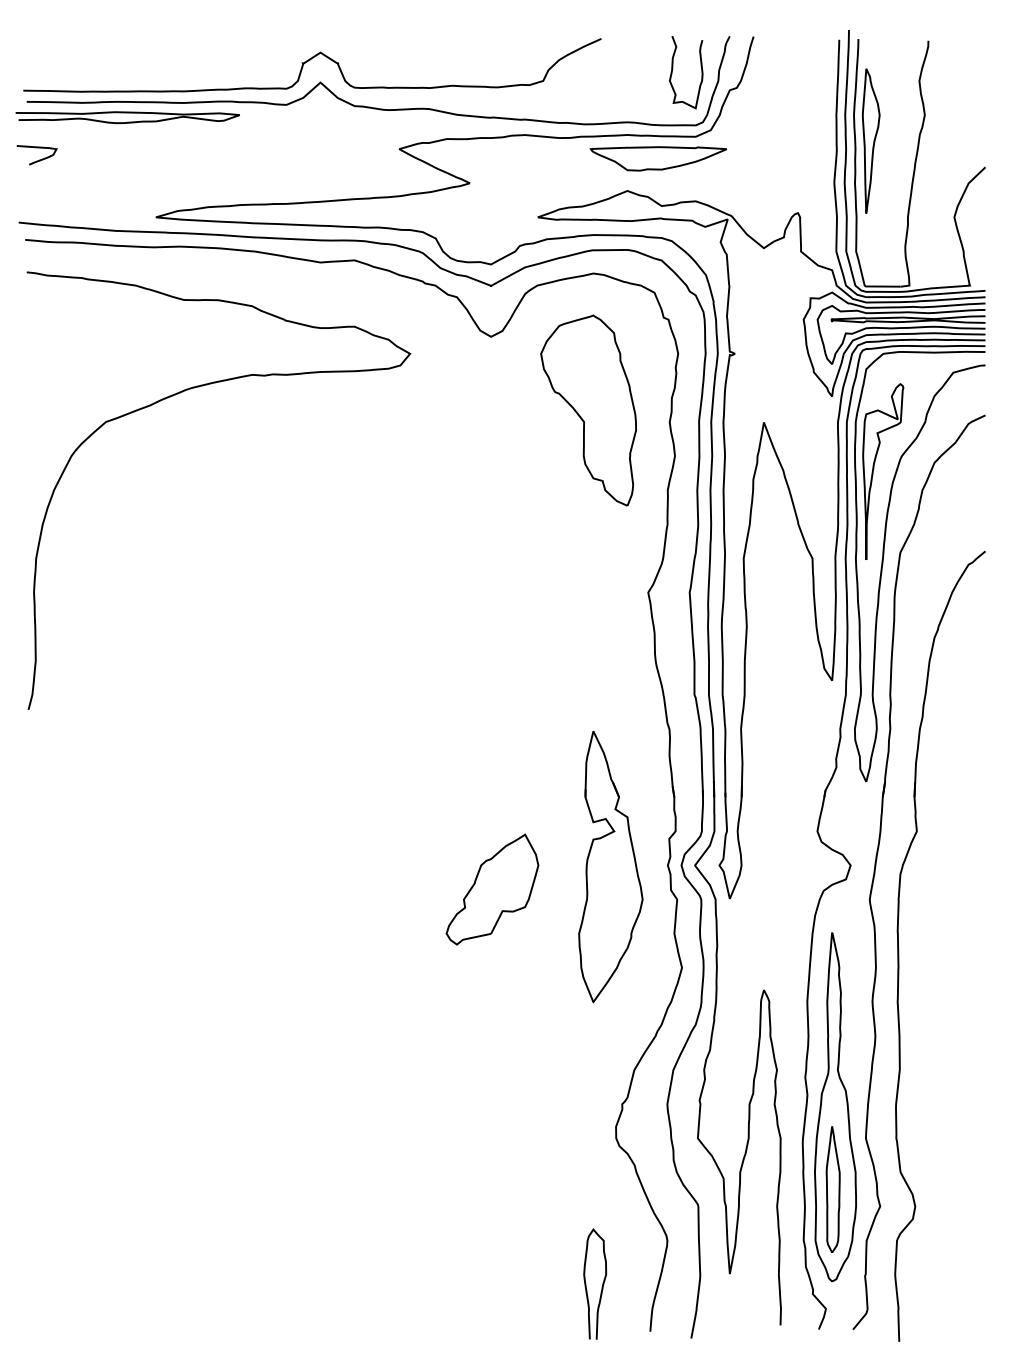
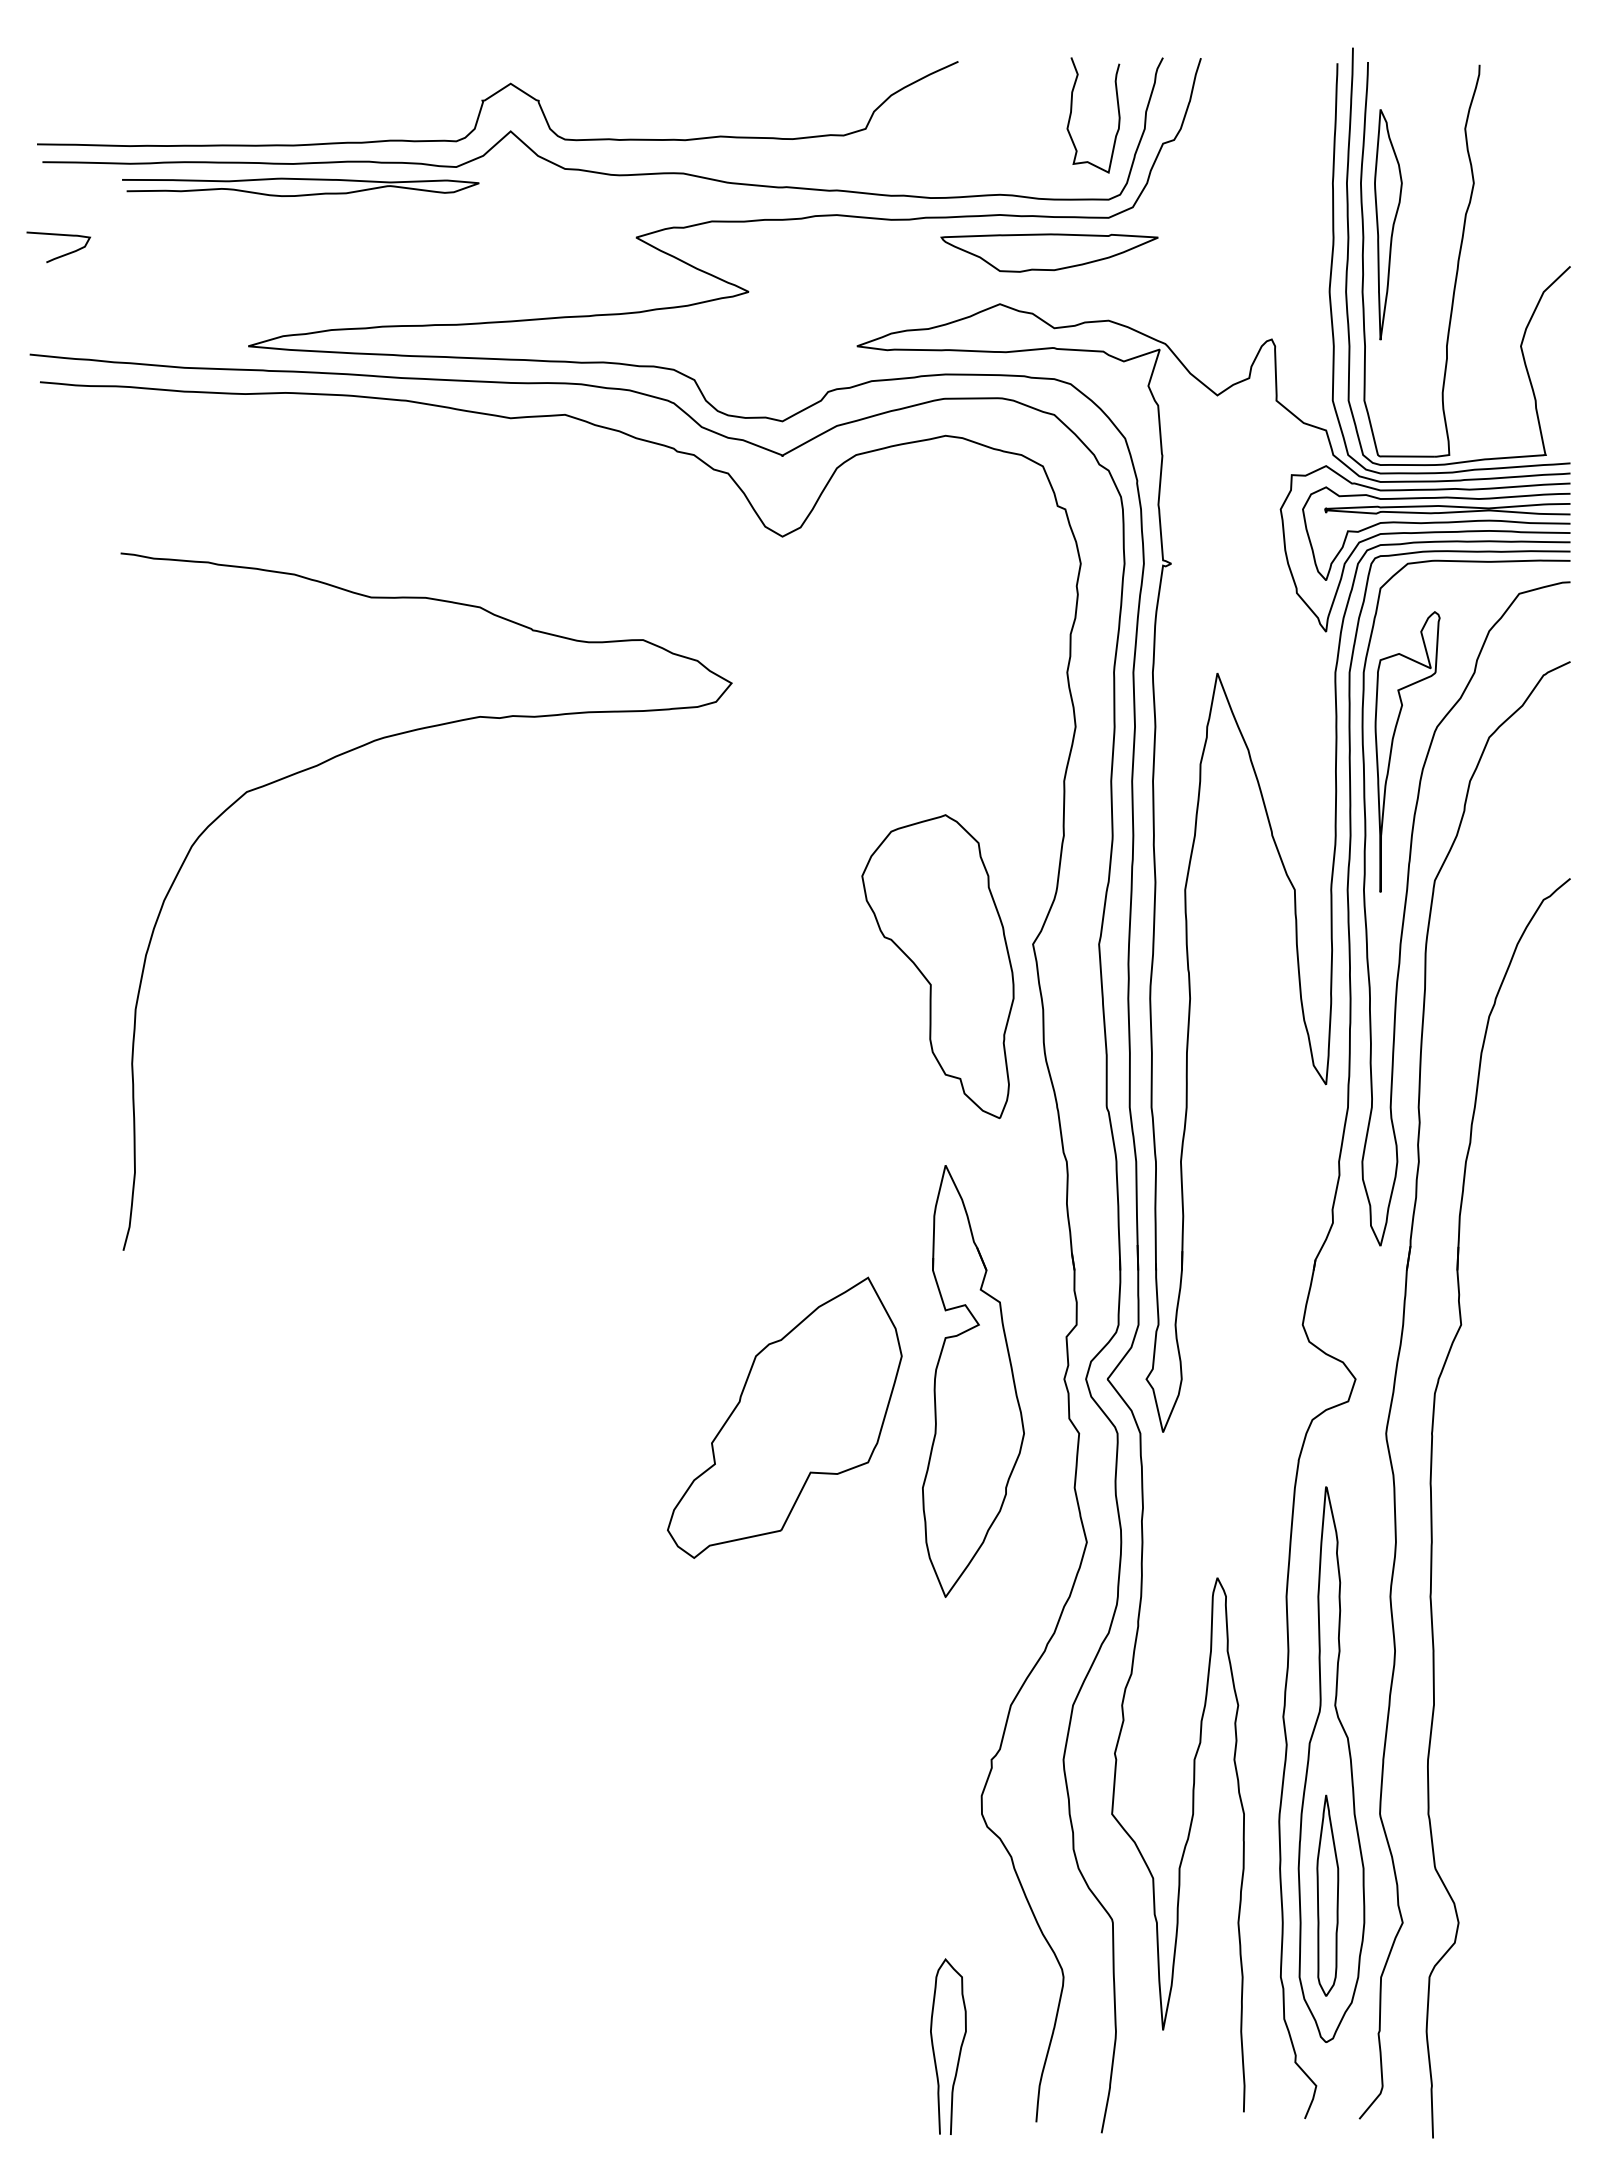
curve: (127, 113) -> (300, 180), moved
curve: (178, 394) -> (362, 748), moved
part: (588, 410) -> (937, 966), moved
part: (492, 889) -> (784, 1417), size x1.6

